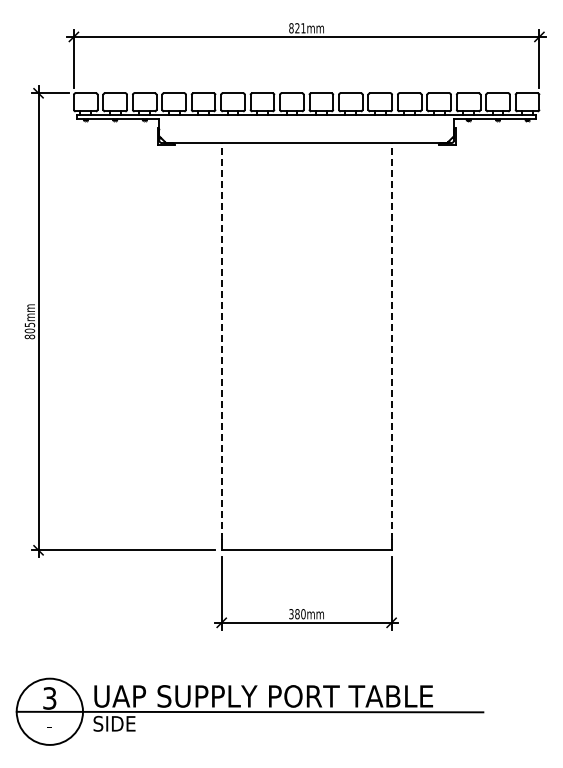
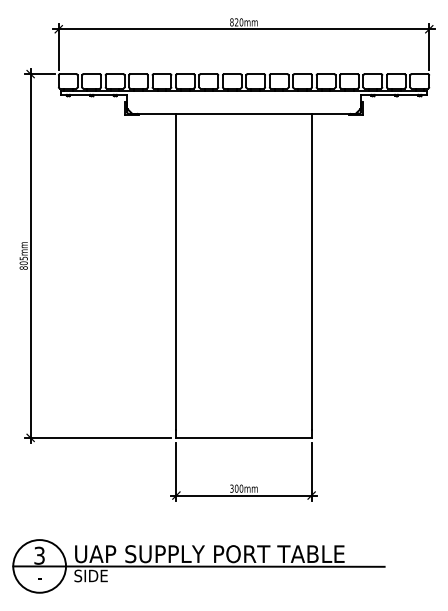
text: (303, 28) -> (241, 22), 821mm -> 820mm
line: (221, 341) -> (176, 271), dashed -> solid
line: (391, 341) -> (311, 271), dashed -> solid
text: (297, 614) -> (236, 488), 380mm -> 300mm

